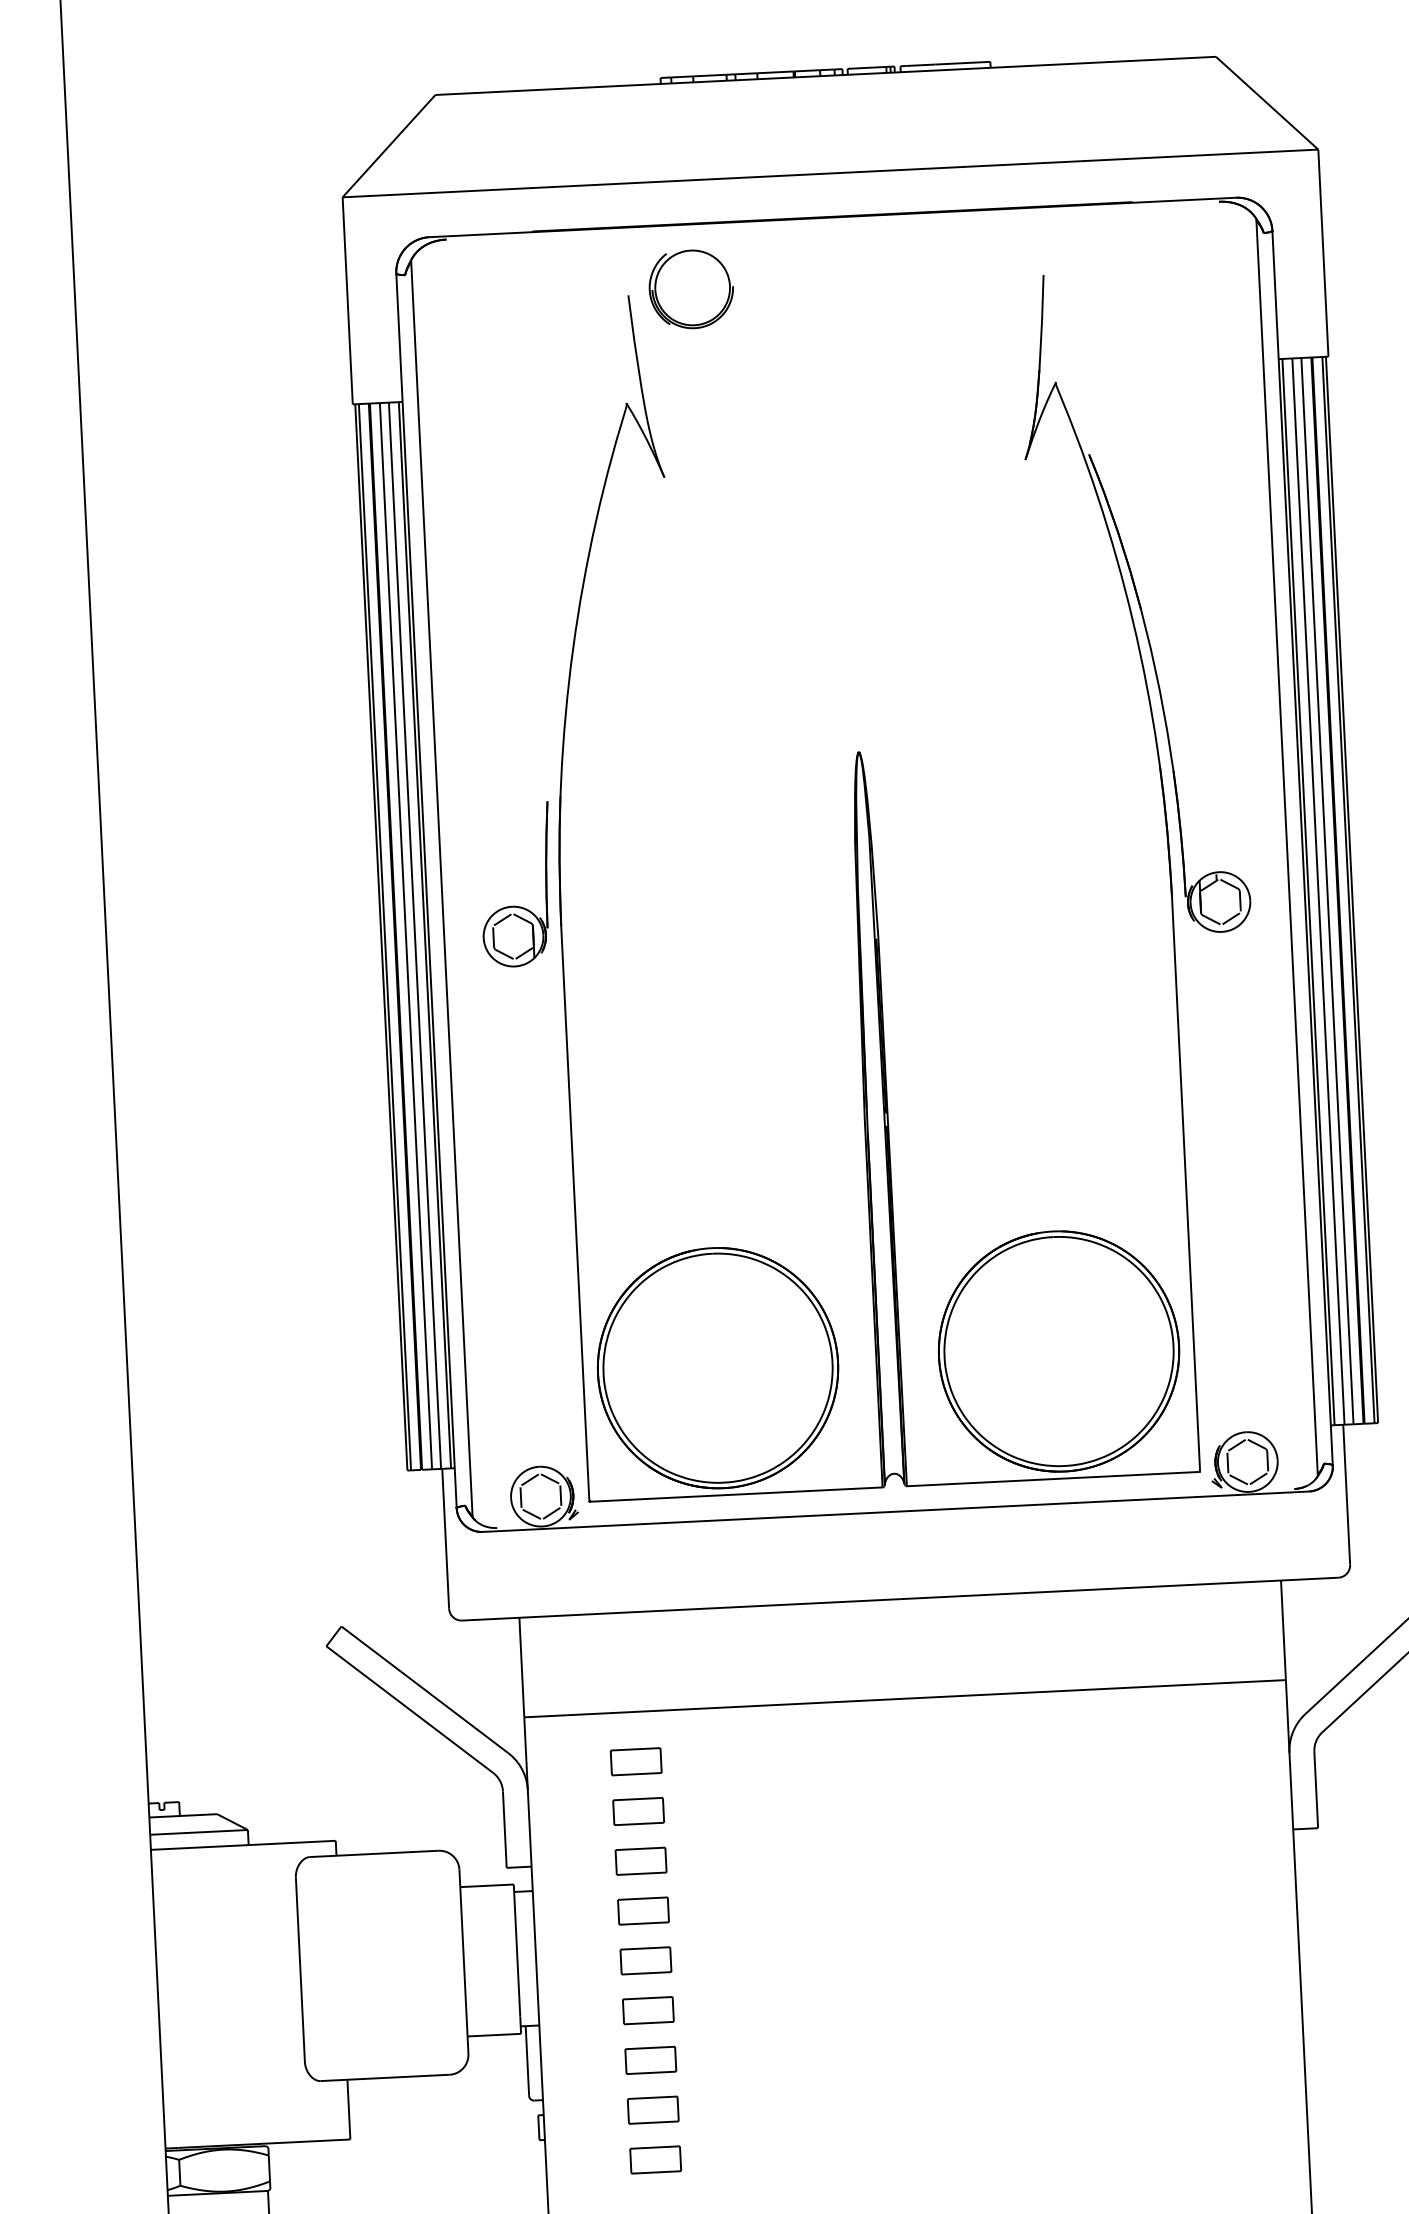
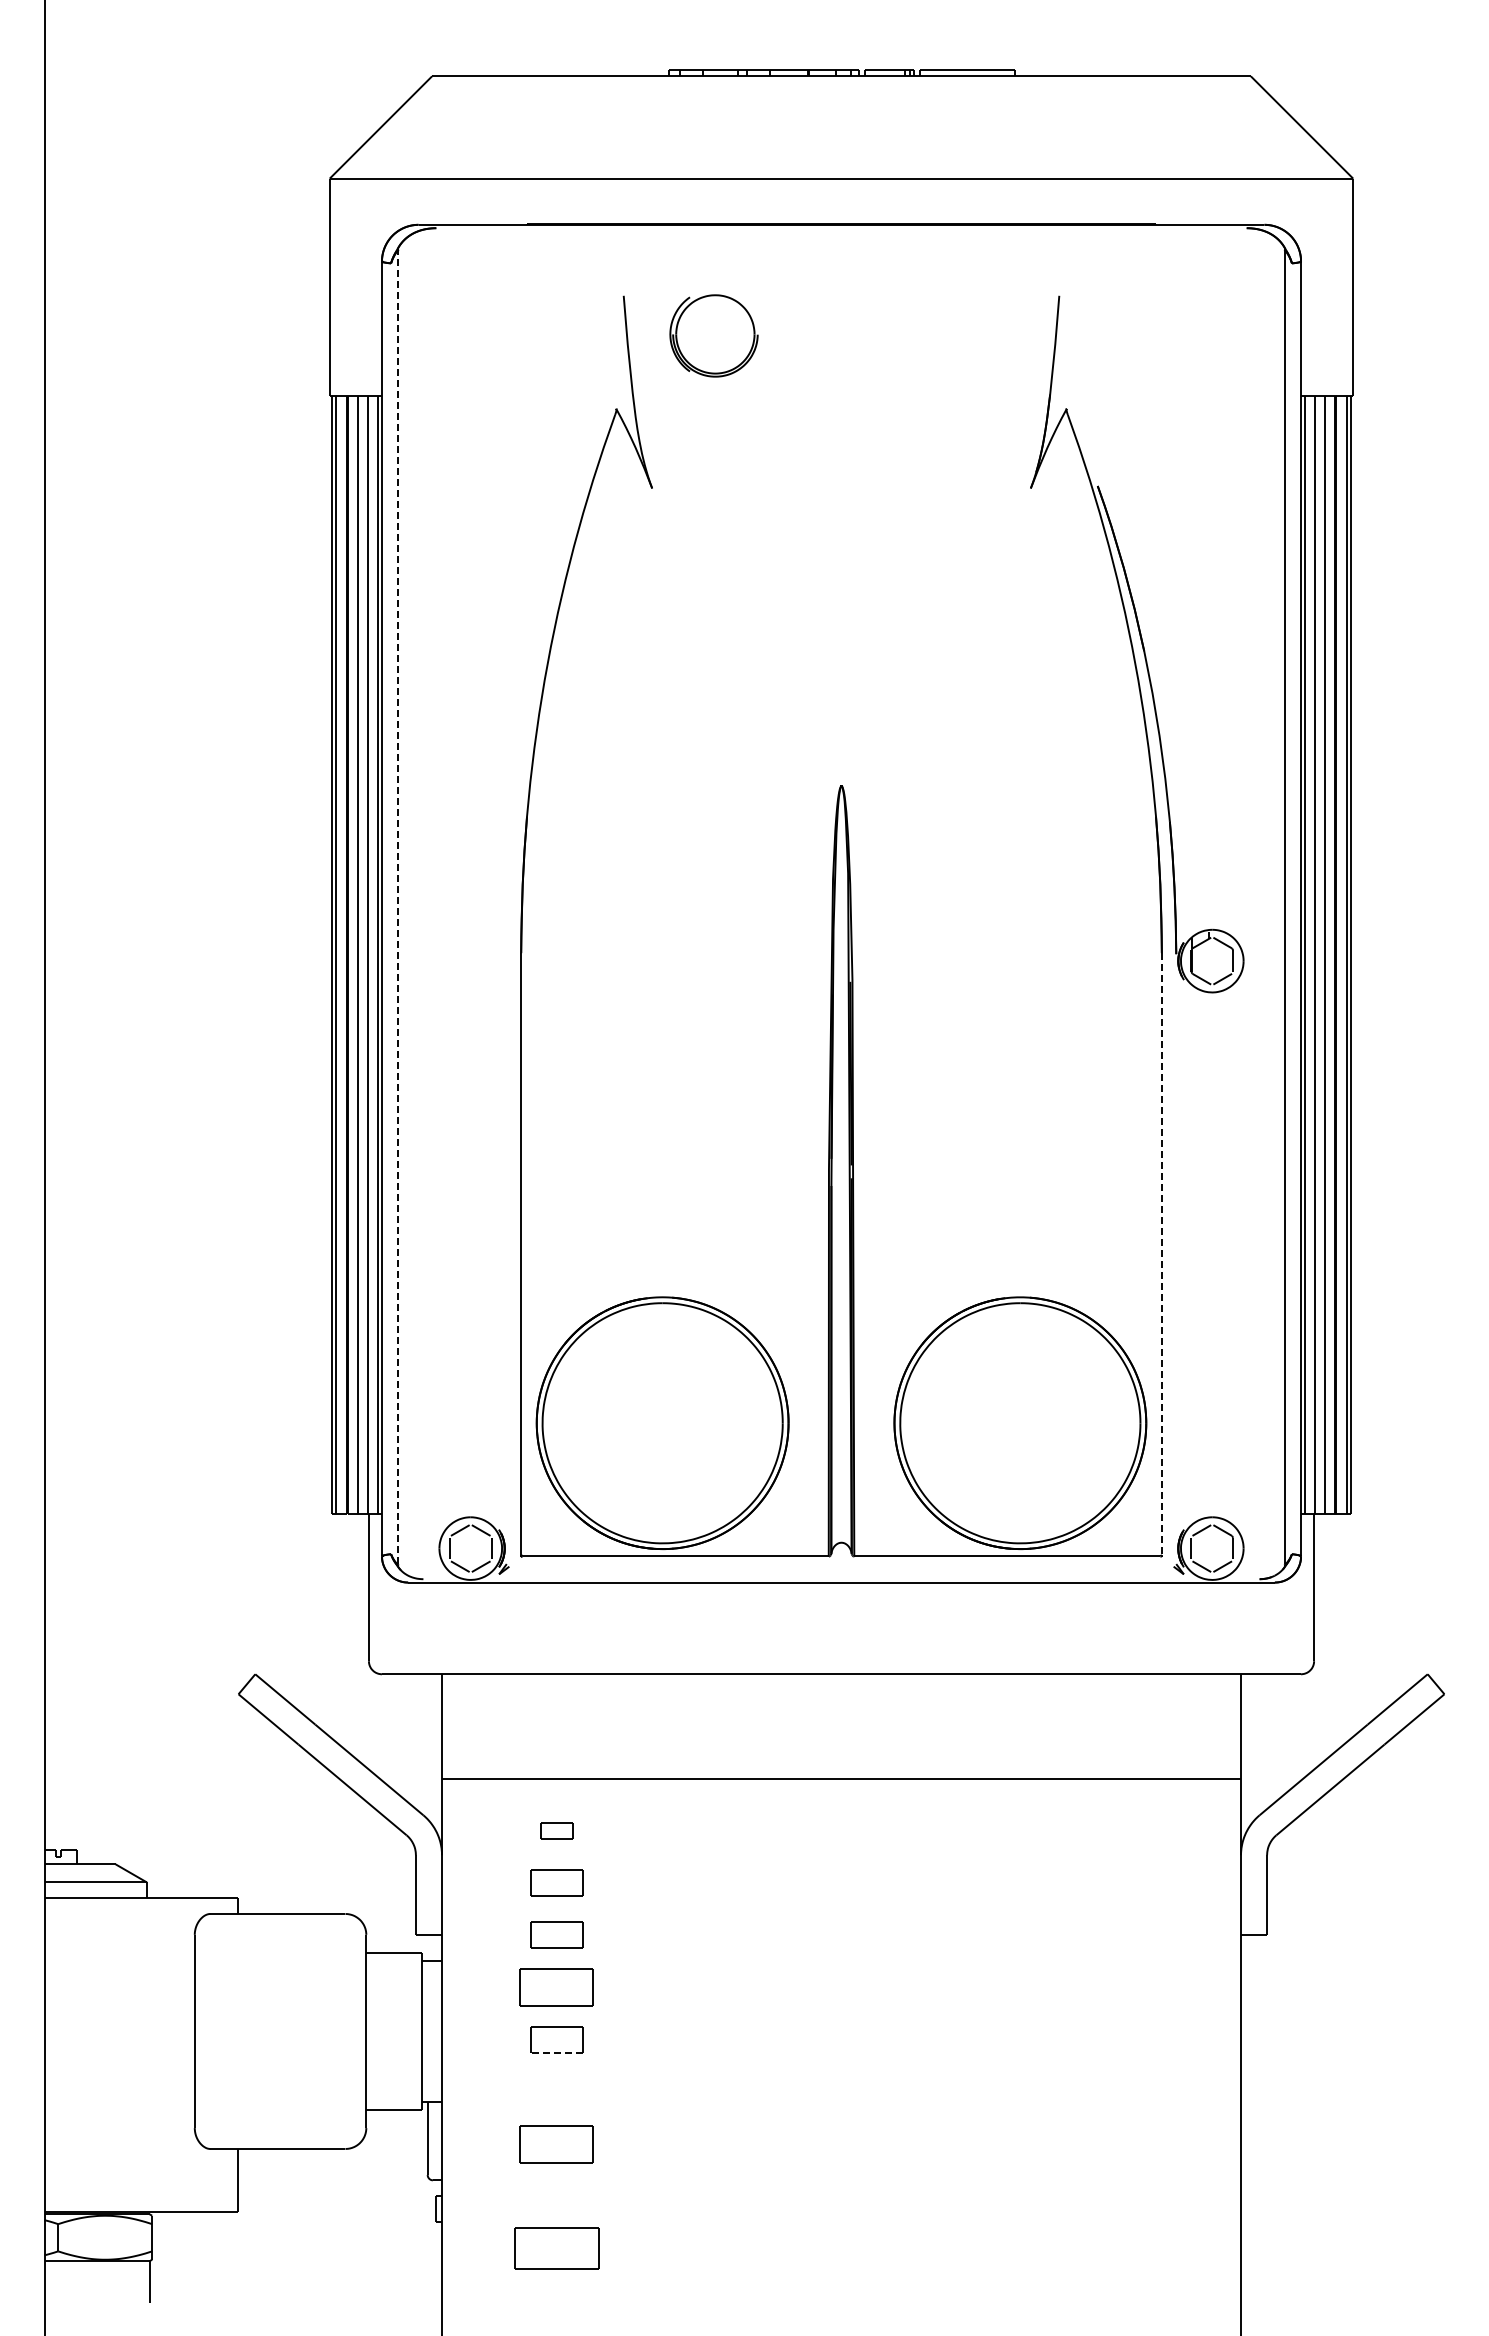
part: (690, 289) -> (713, 335), moved
line: (442, 888) -> (398, 907), solid -> dashed
part: (512, 905) -> (471, 928), removed
line: (1185, 1184) -> (1161, 1254), solid -> dashed
part: (635, 1761) -> (556, 1830), size x0.6
part: (643, 1911) -> (556, 1987), size x1.4
line: (646, 1972) -> (556, 2052), solid -> dashed
part: (647, 2010) -> (556, 2091), removed
part: (650, 2059) -> (556, 2143), size x1.4
part: (652, 2110) -> (556, 2196), removed
part: (655, 2159) -> (556, 2248), size x1.6

